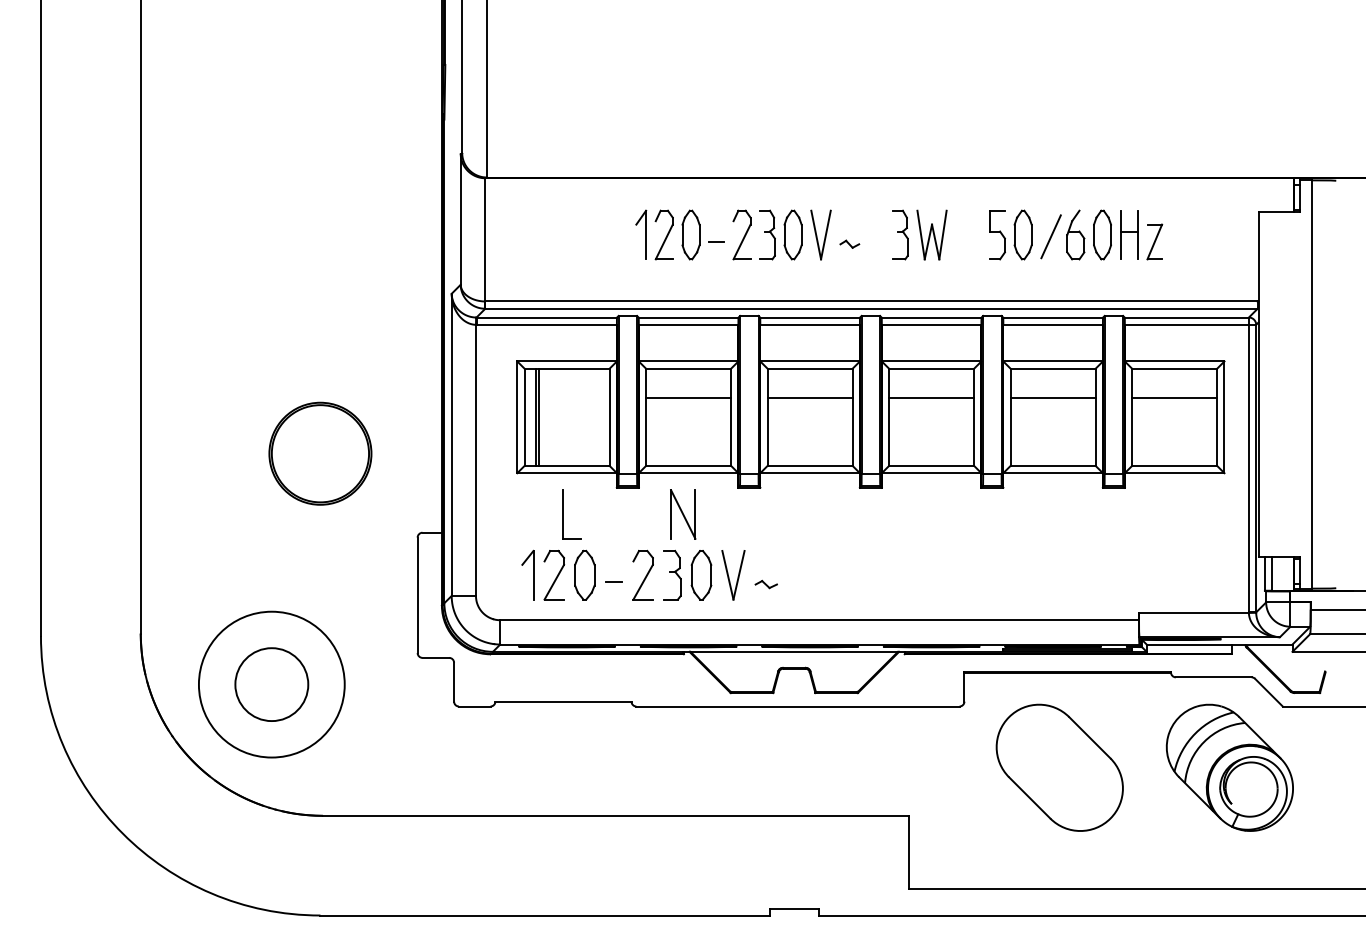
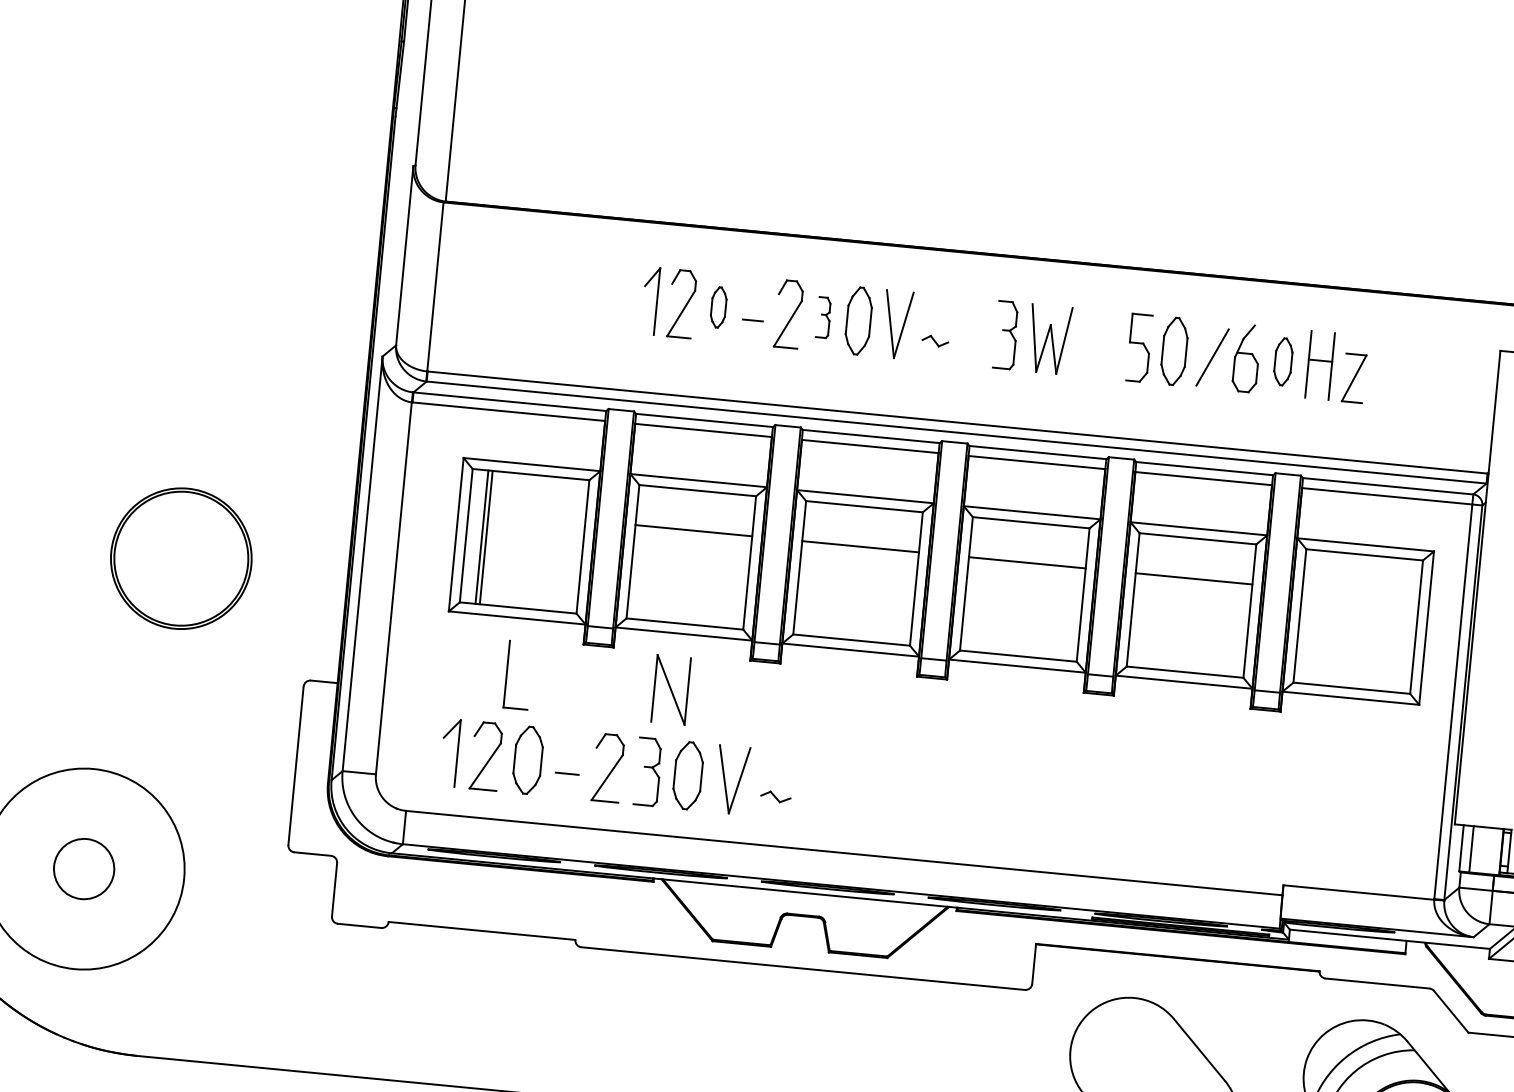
part: (690, 234) -> (718, 306), size x0.6
part: (767, 234) -> (823, 316), size x0.6
part: (1102, 234) -> (1283, 361), size x0.7
line: (1174, 397) -> (1360, 594), removed
circle: (271, 684) -> (83, 868), size x0.6

